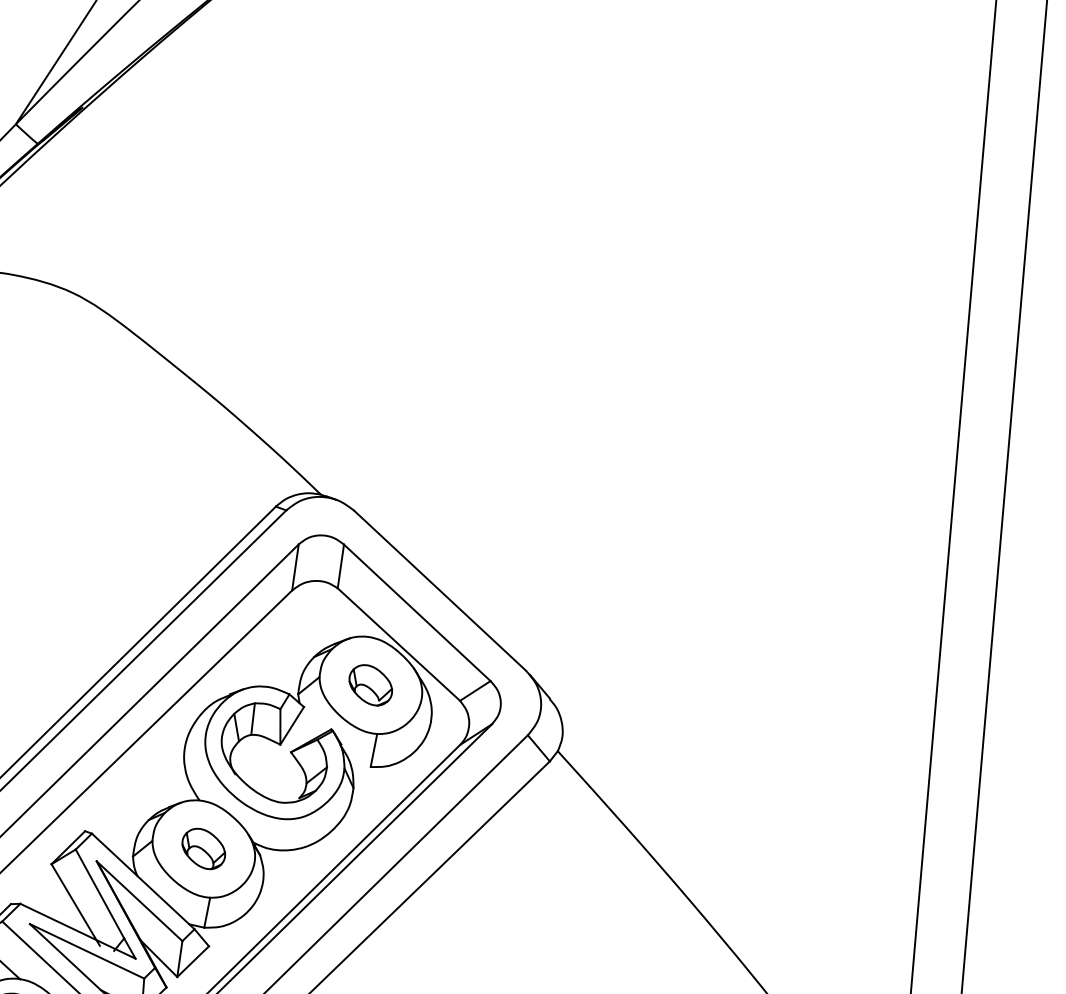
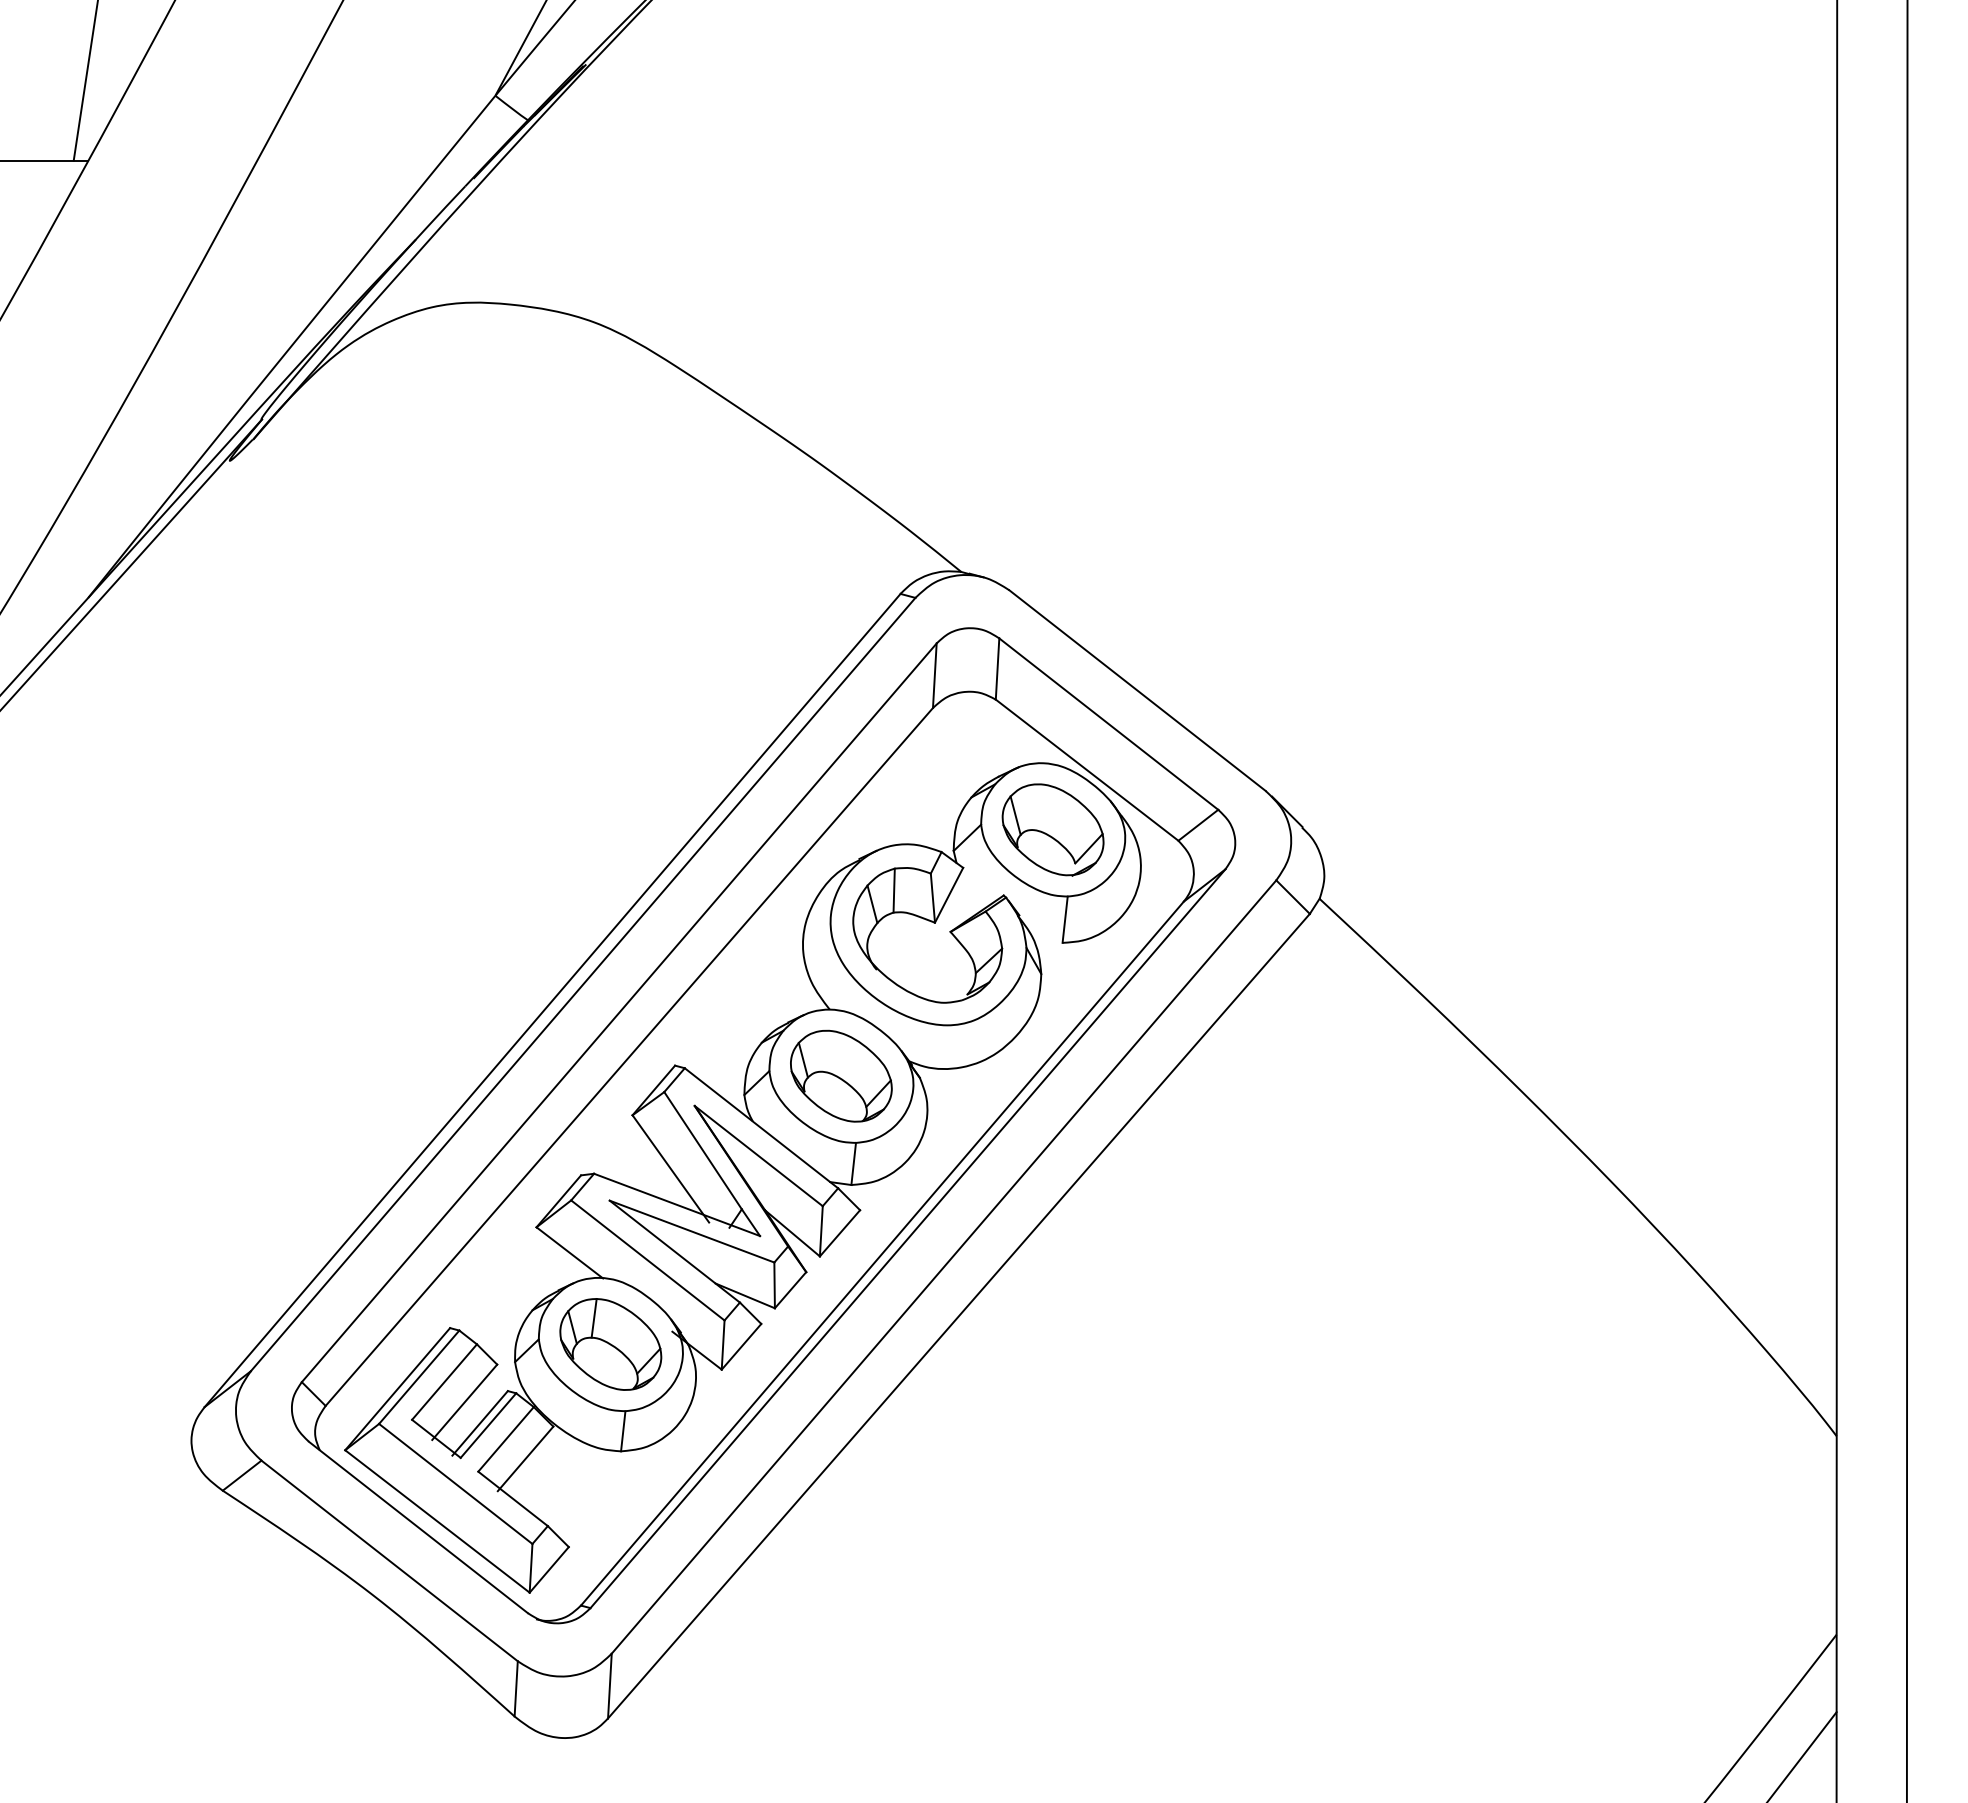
part: (370, 685) -> (1052, 829), size x1.67
part: (203, 848) -> (841, 1075), size x1.67

